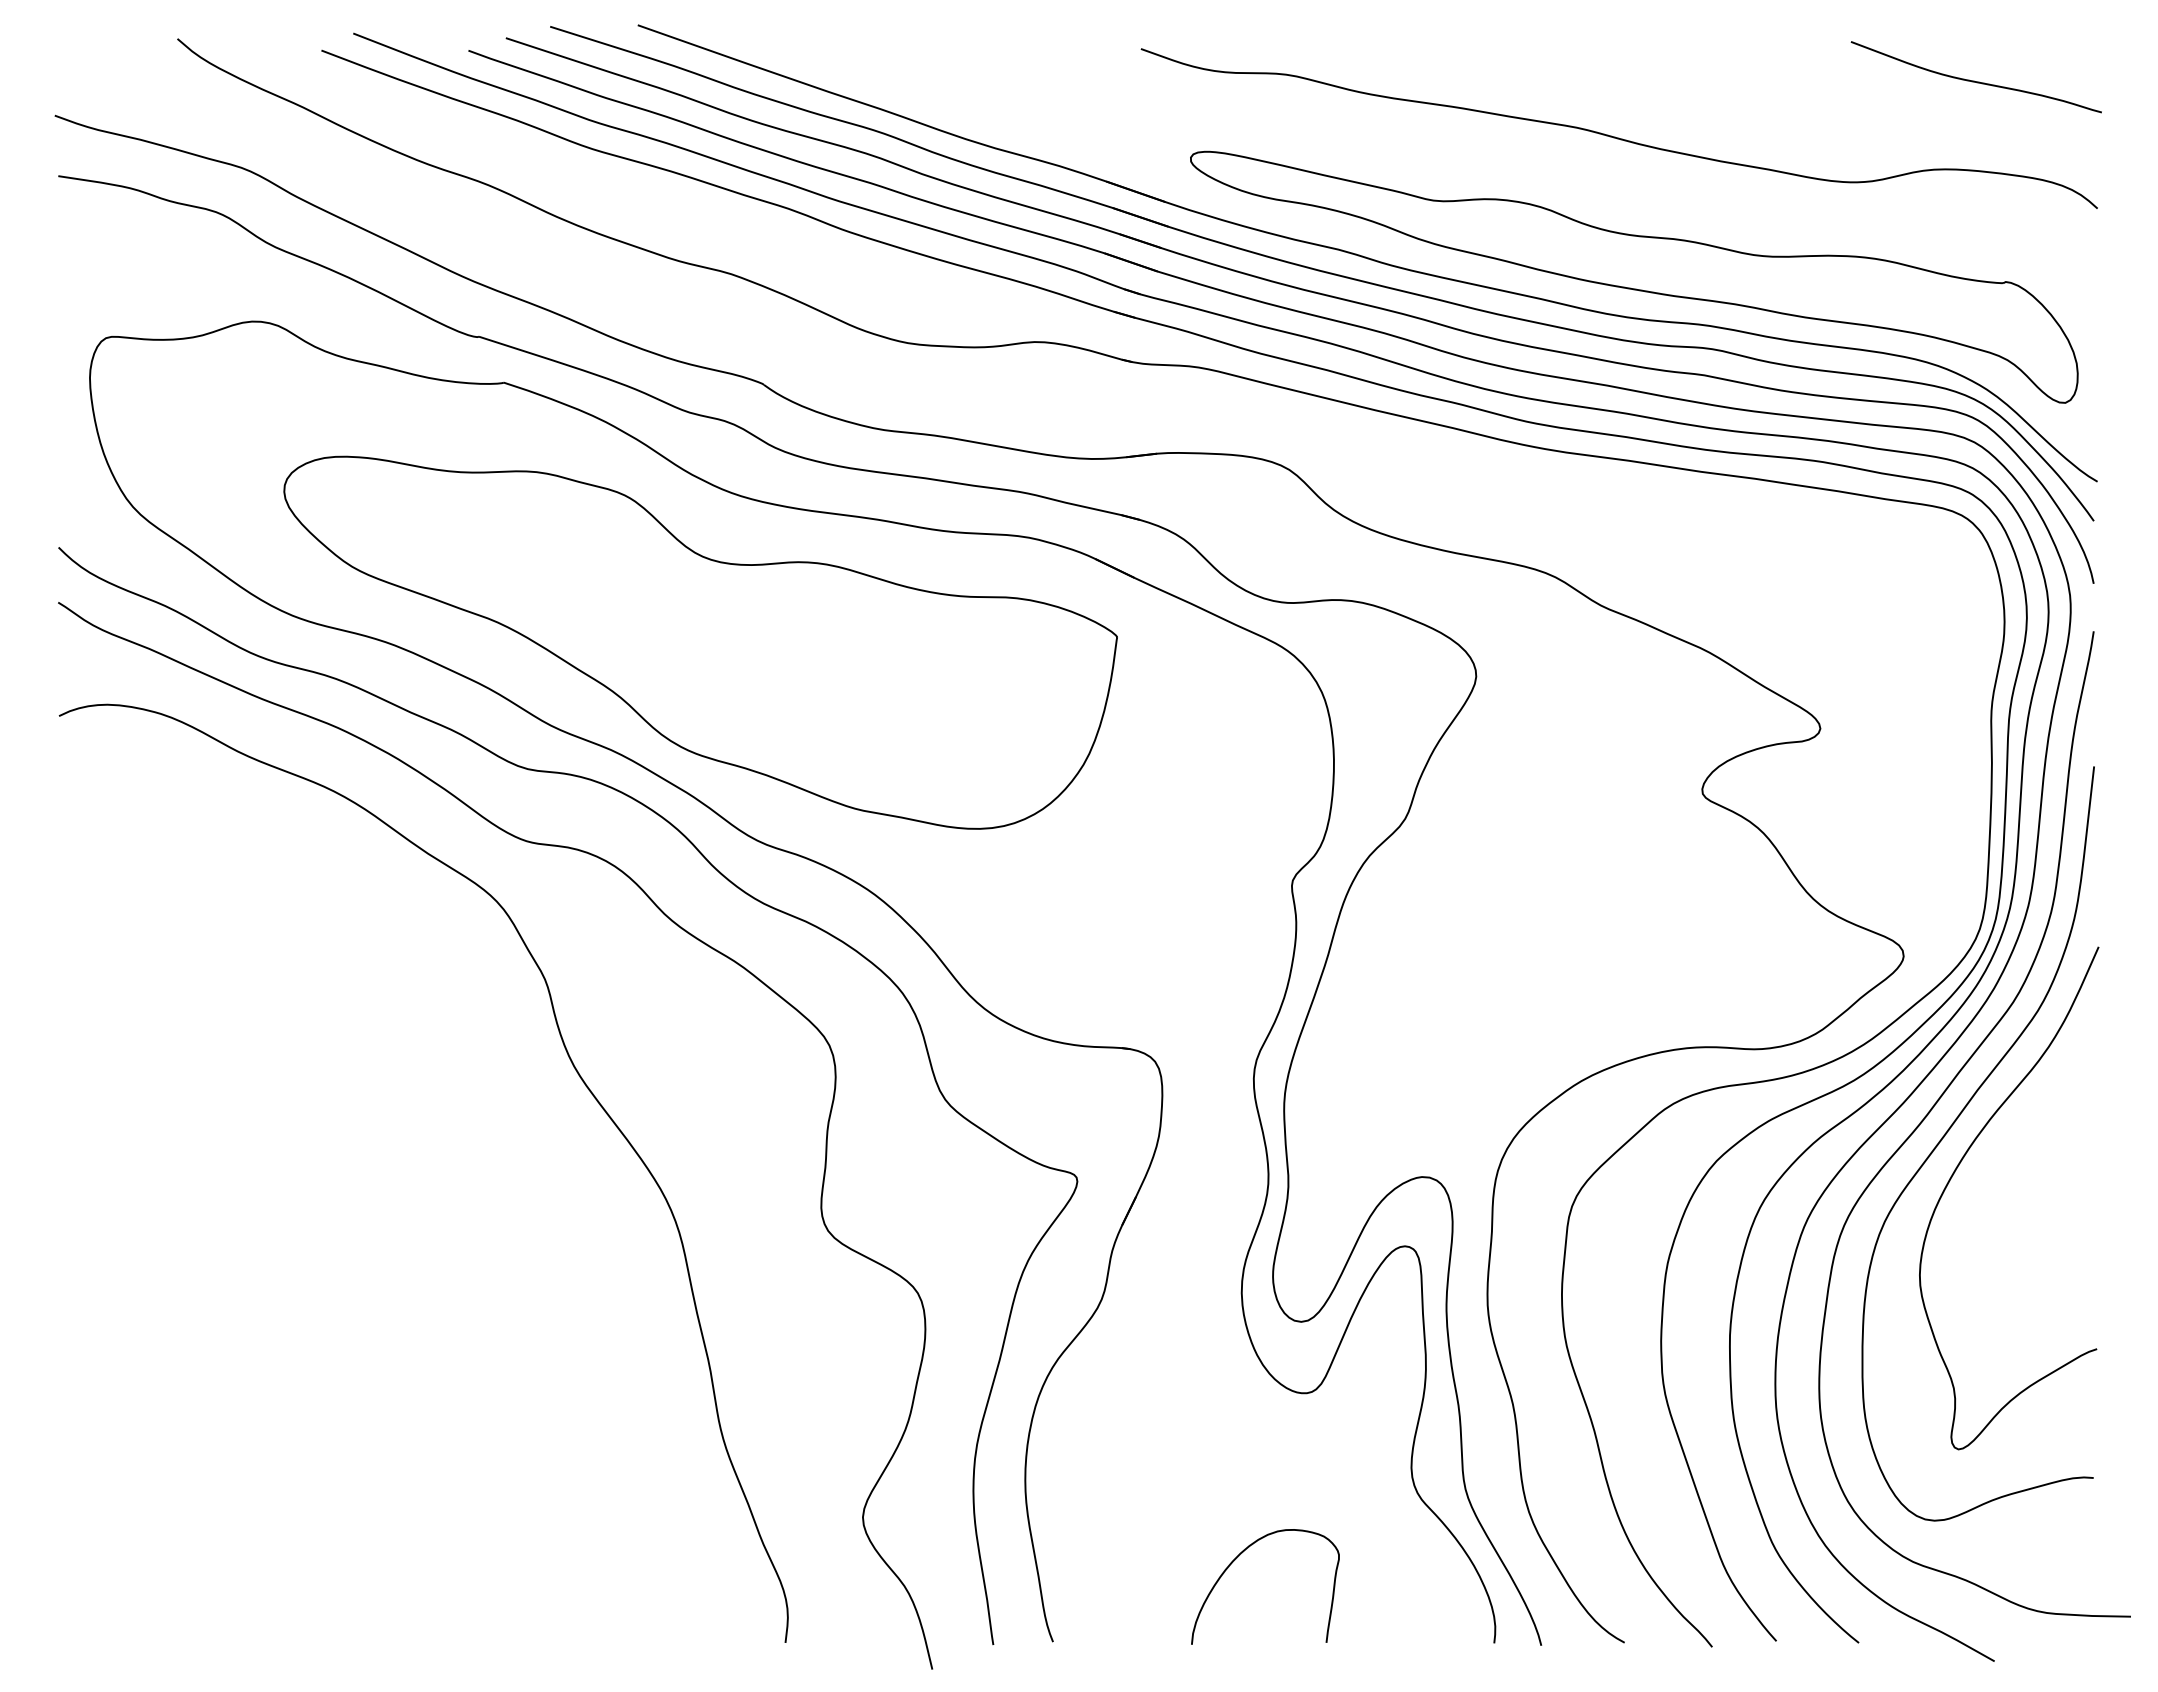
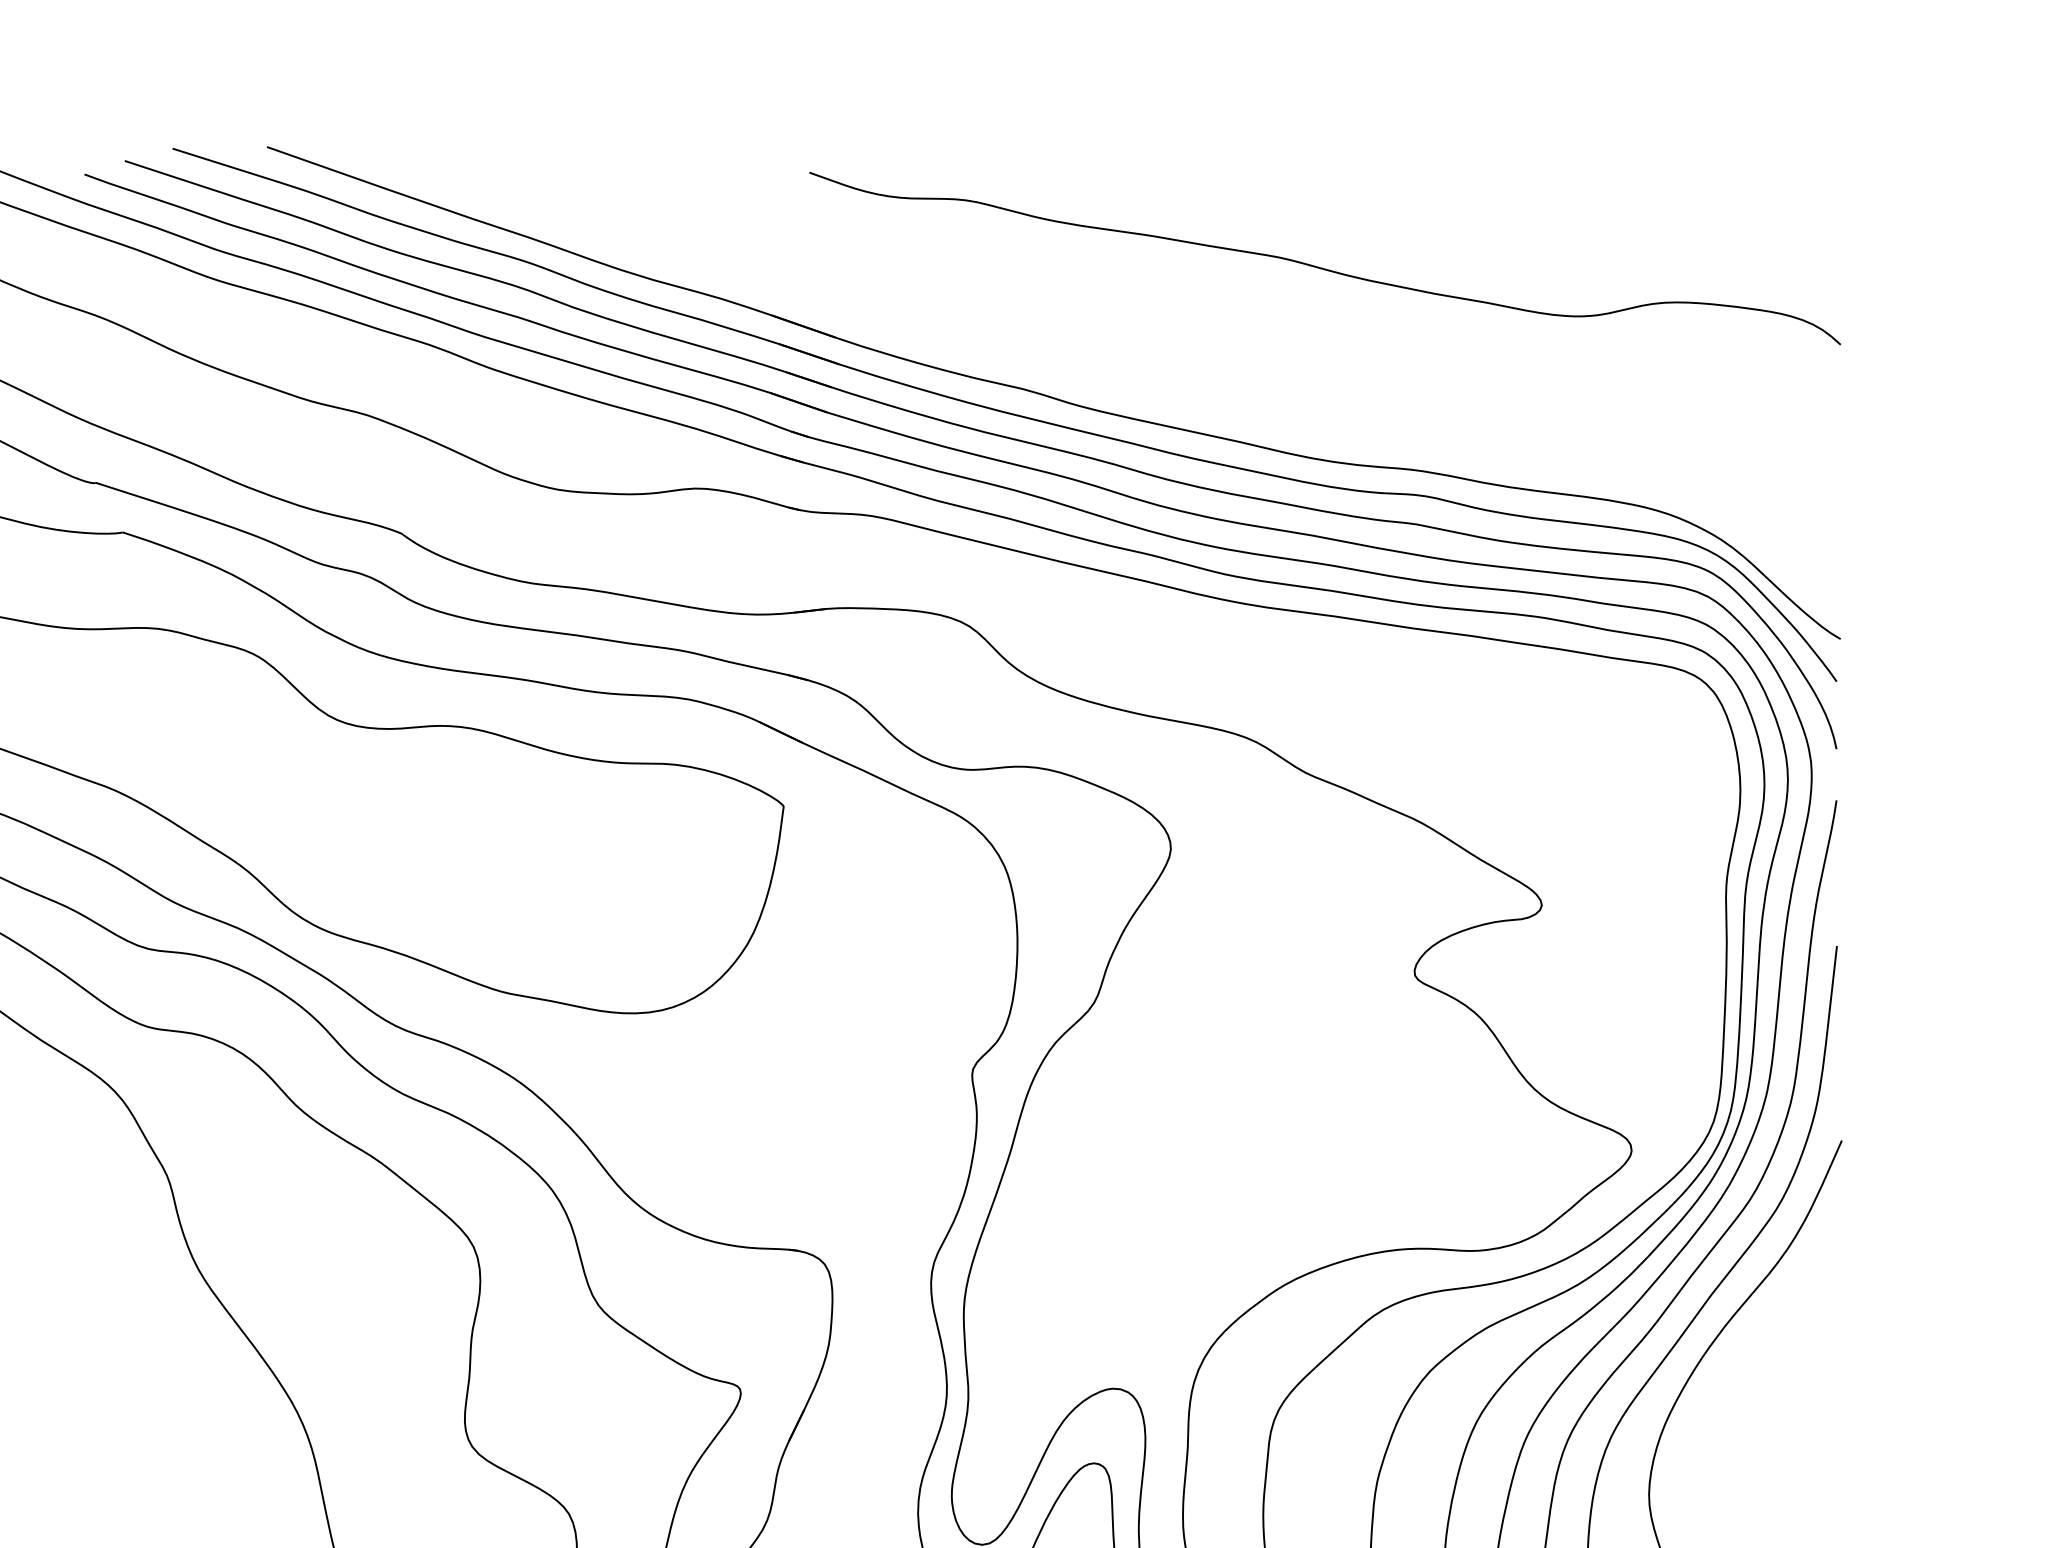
curve: (1974, 80) -> (1707, 206), removed
part: (1634, 276) -> (1341, 417), removed

